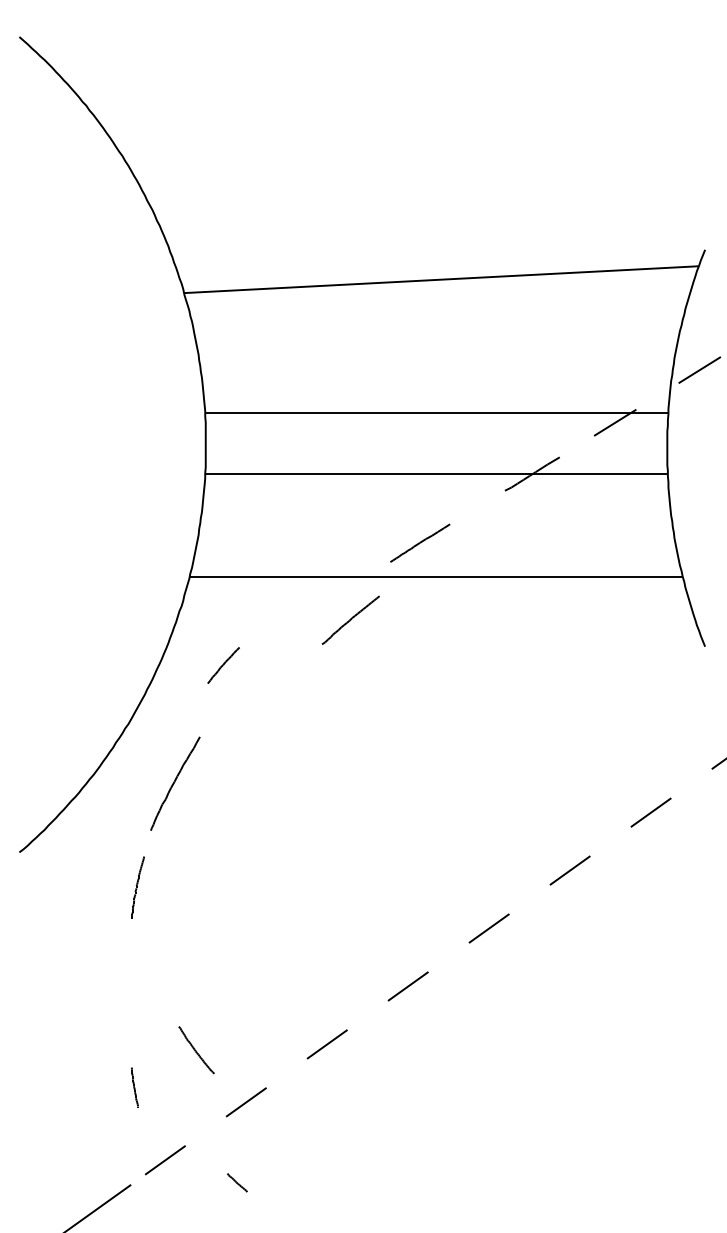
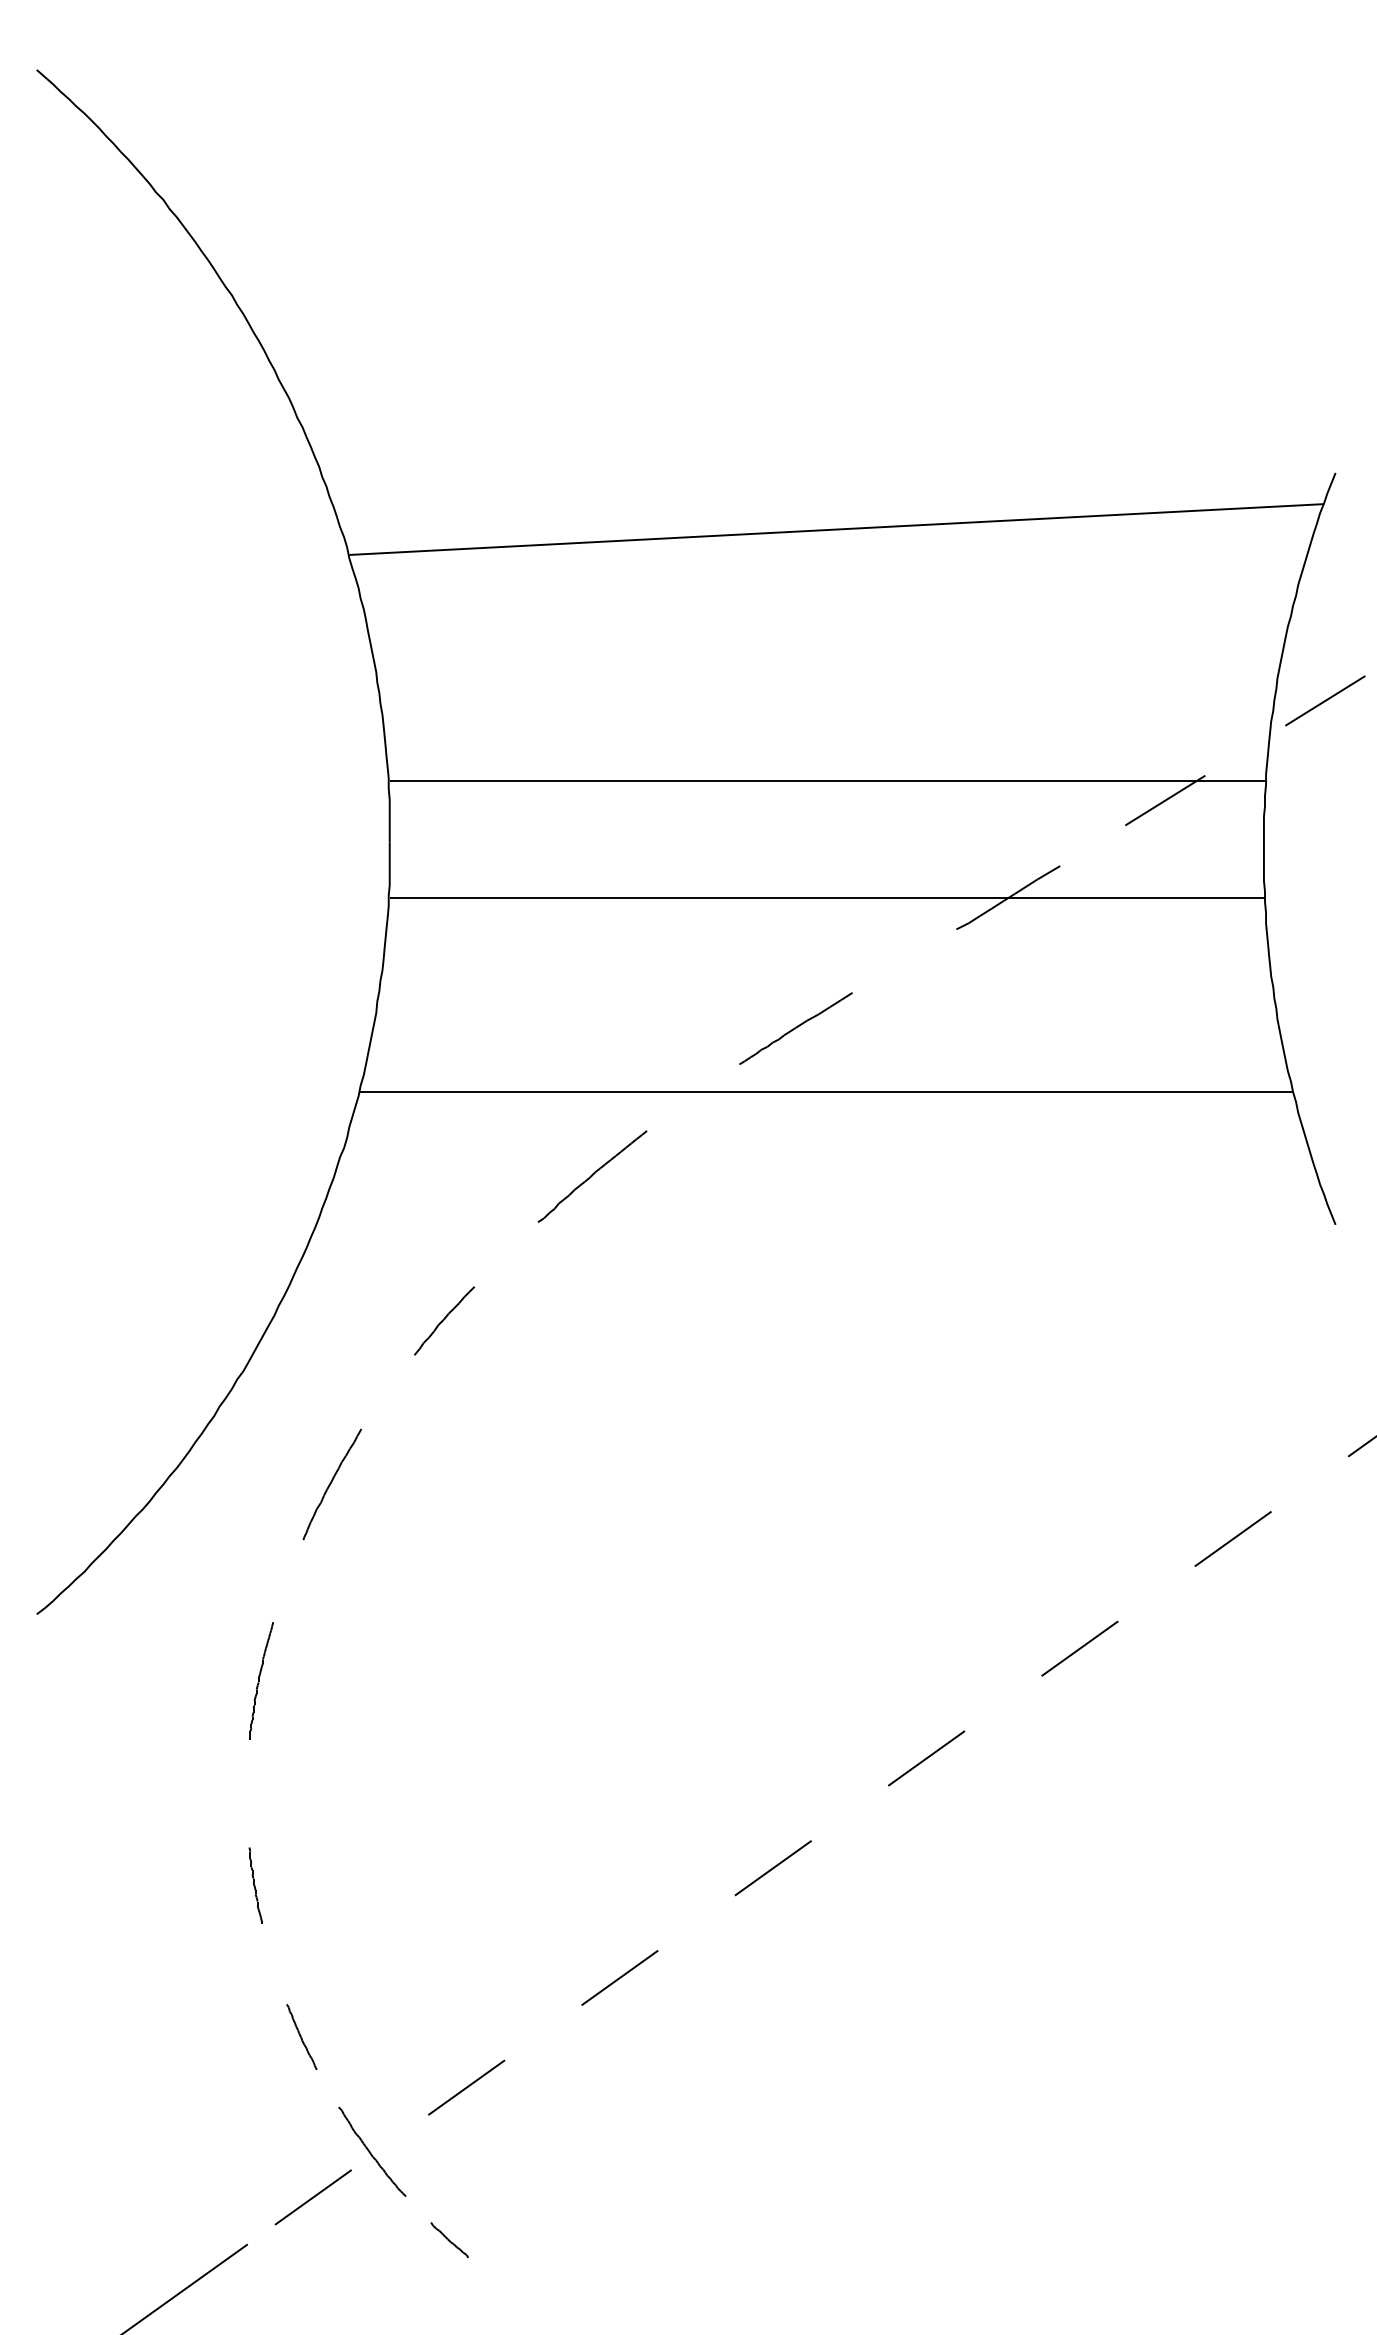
line: (350, 619) -> (591, 1175), moved
line: (223, 665) -> (444, 1320), moved
part: (175, 783) -> (332, 1483), size x0.62
part: (196, 1050) -> (372, 2152), moved
line: (159, 1075) -> (302, 2036), added
line: (134, 1087) -> (254, 1885), moved

